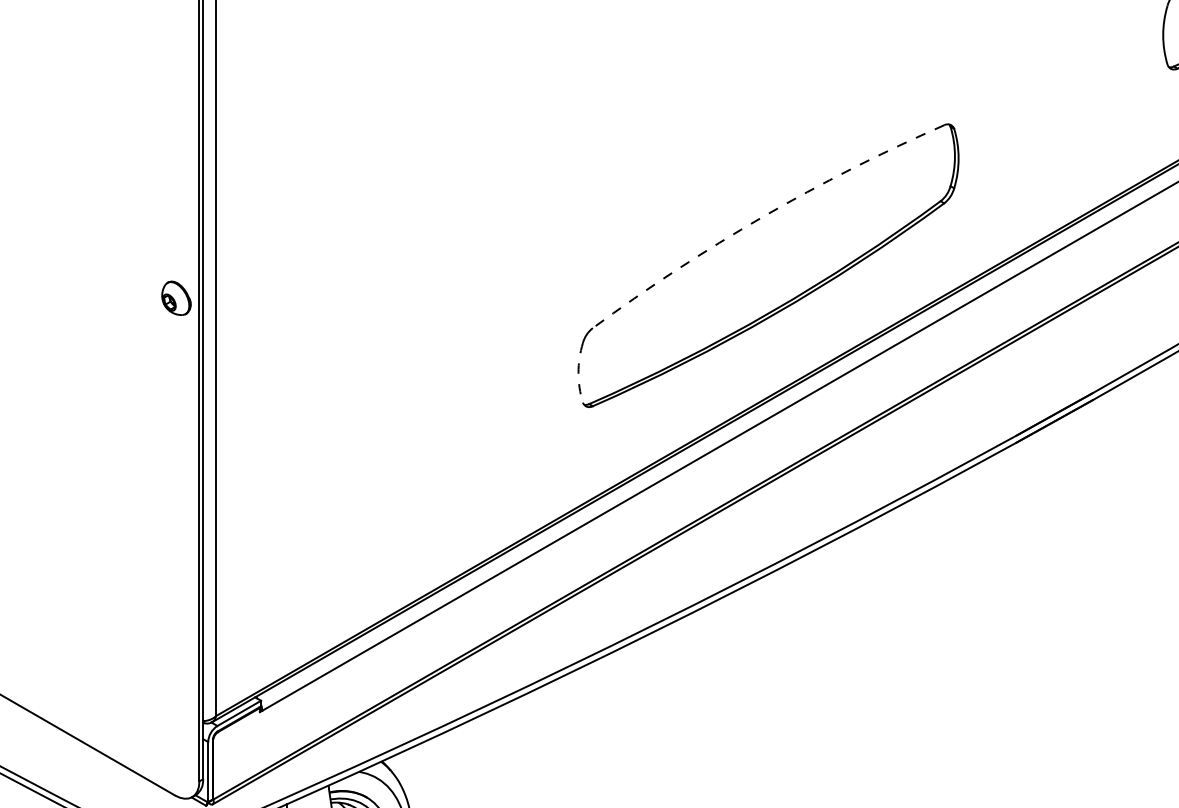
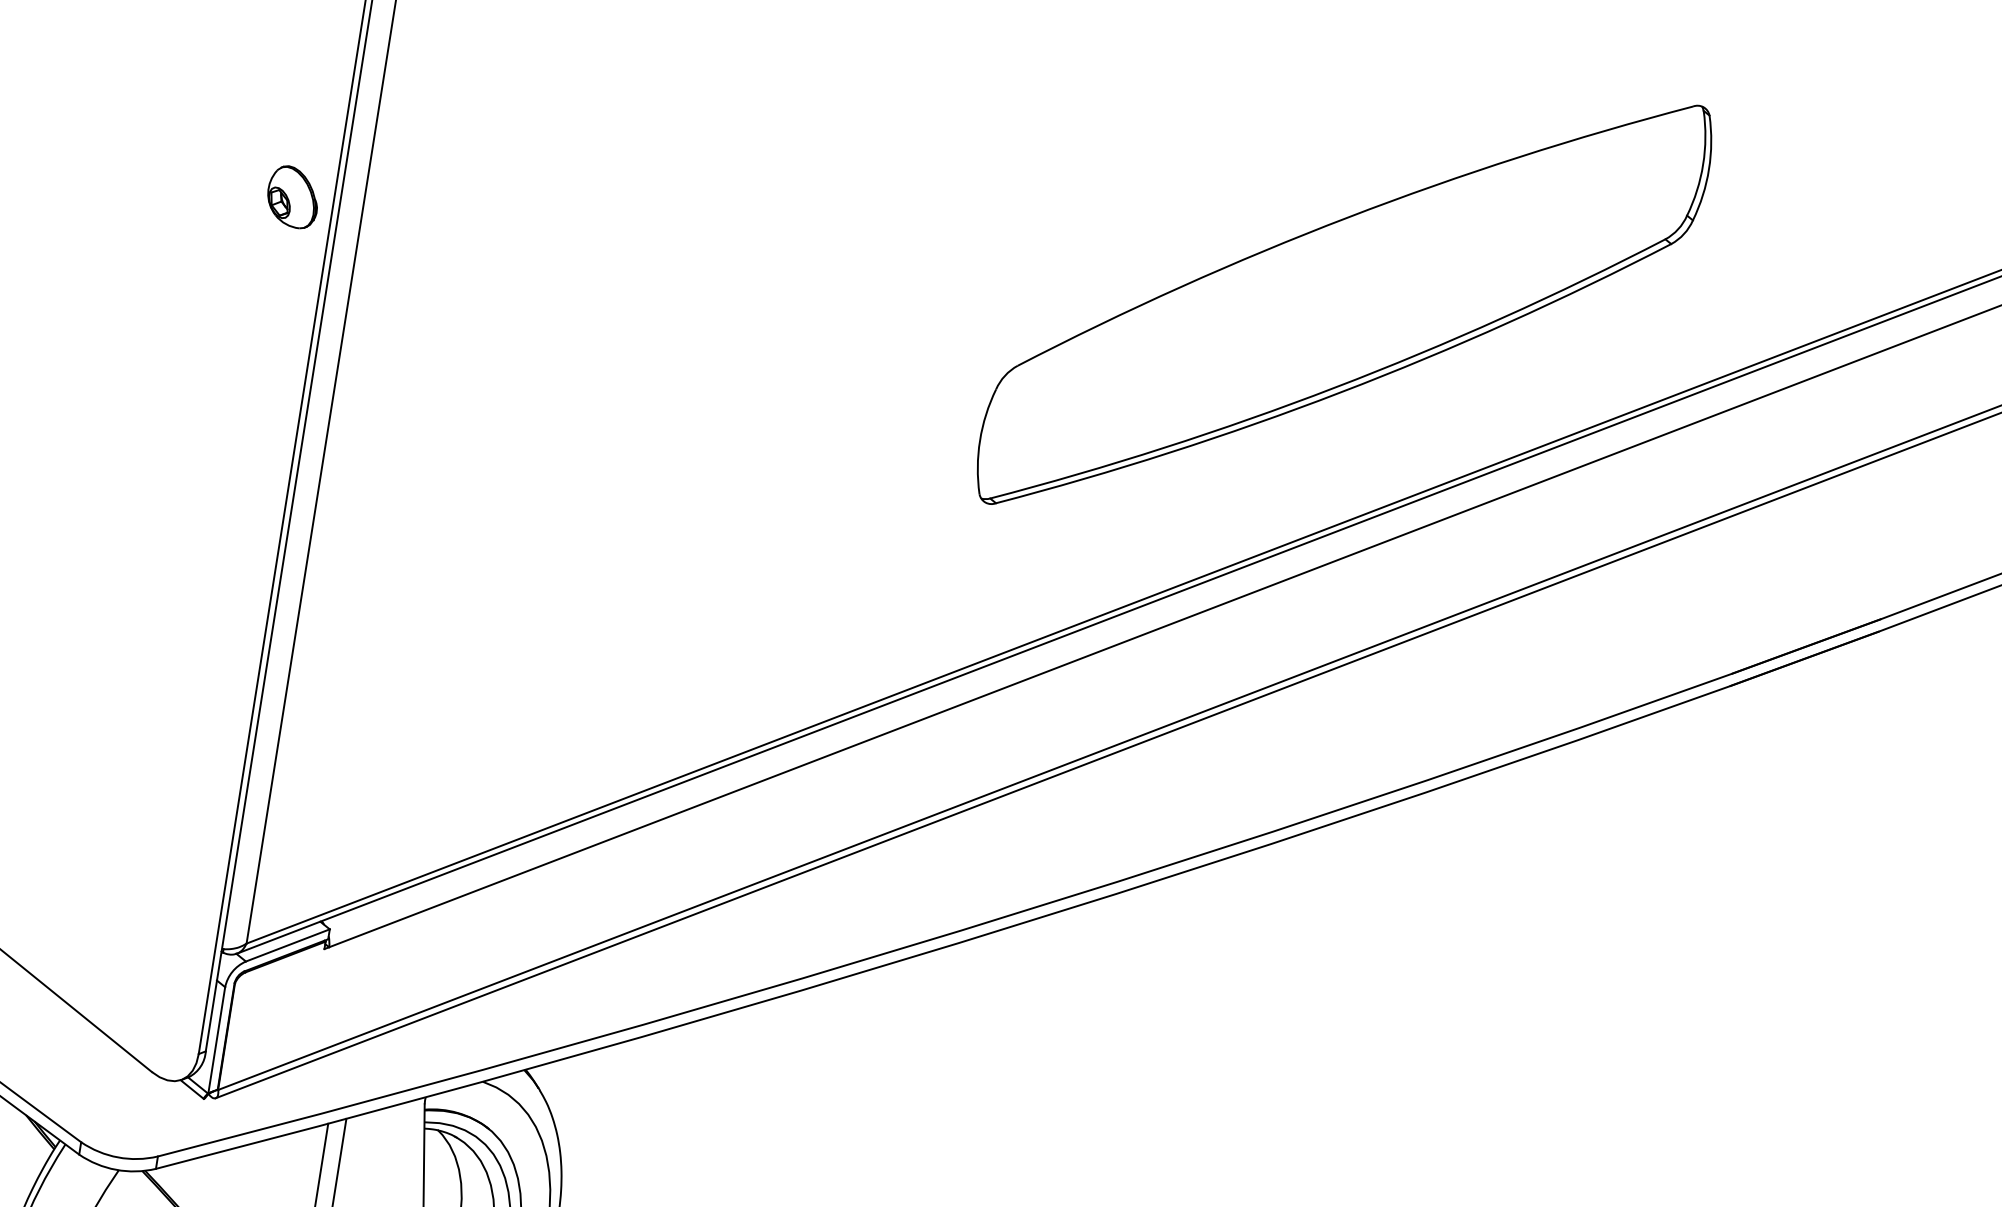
arc: (762, 216) -> (1347, 216), dashed -> solid
arc: (578, 372) -> (980, 439), dashed -> solid

